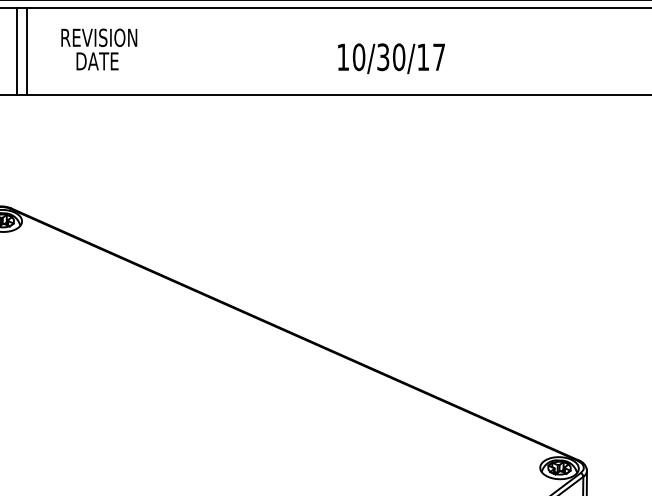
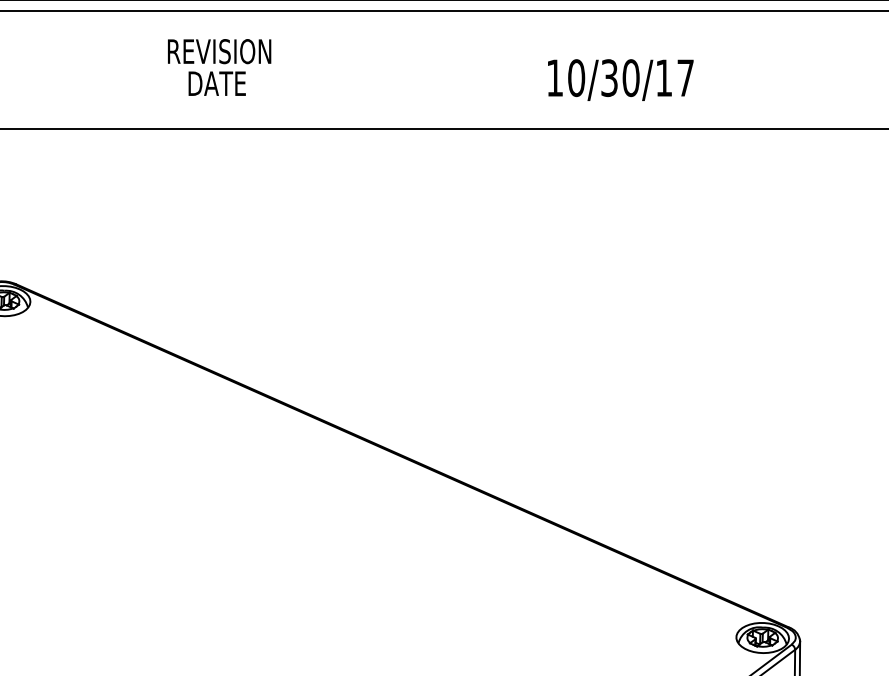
text: (99, 49) -> (219, 67), moved
line: (17, 50) -> (24, 69), removed
line: (26, 50) -> (36, 69), removed
text: (391, 58) -> (620, 79), moved

